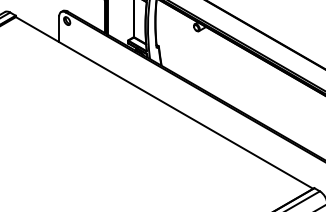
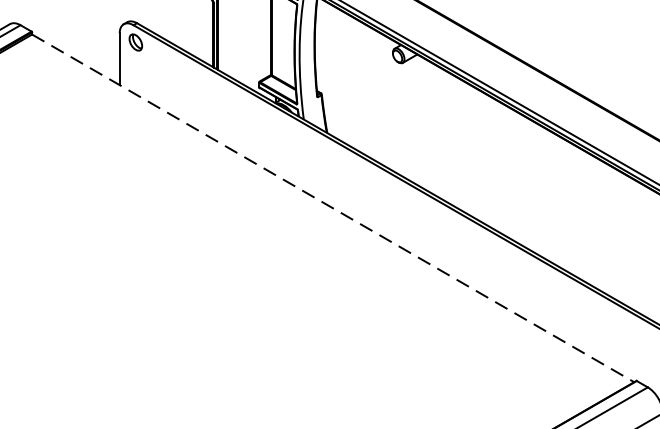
line: (164, 102) -> (333, 207), solid -> dashed

